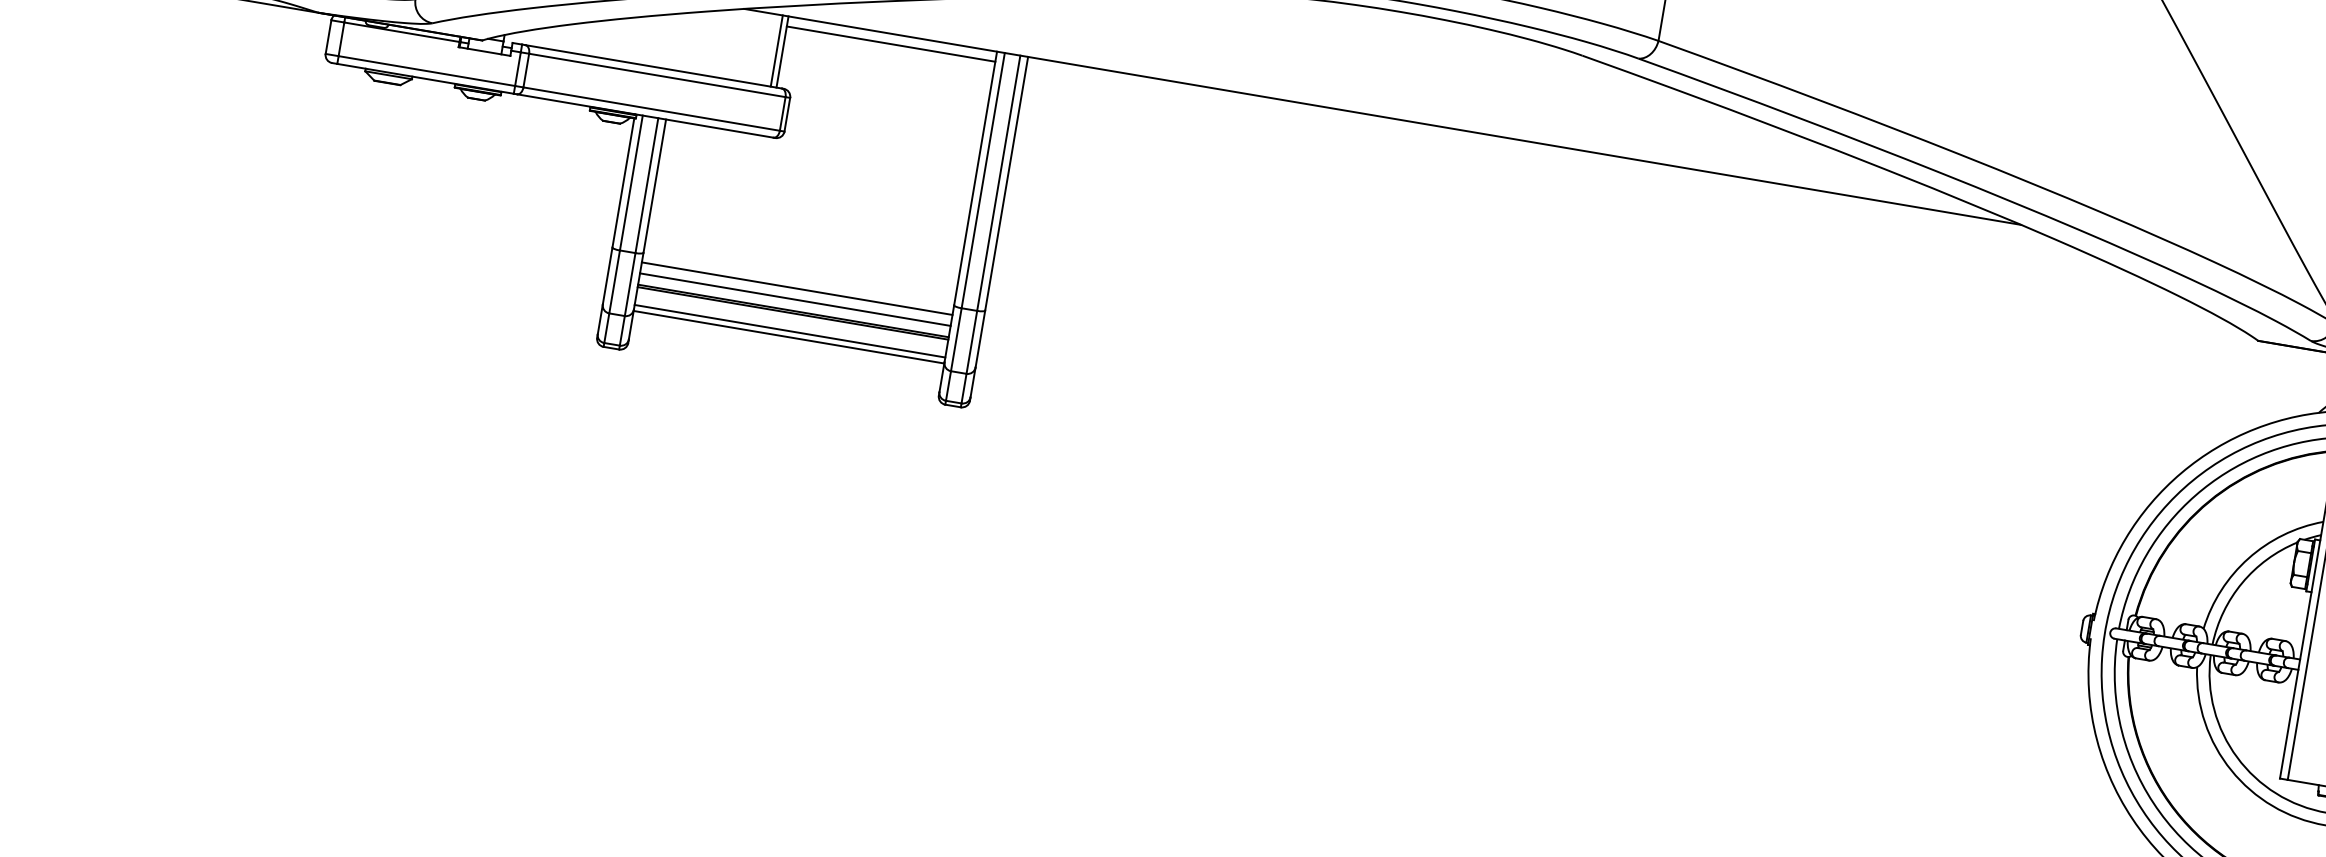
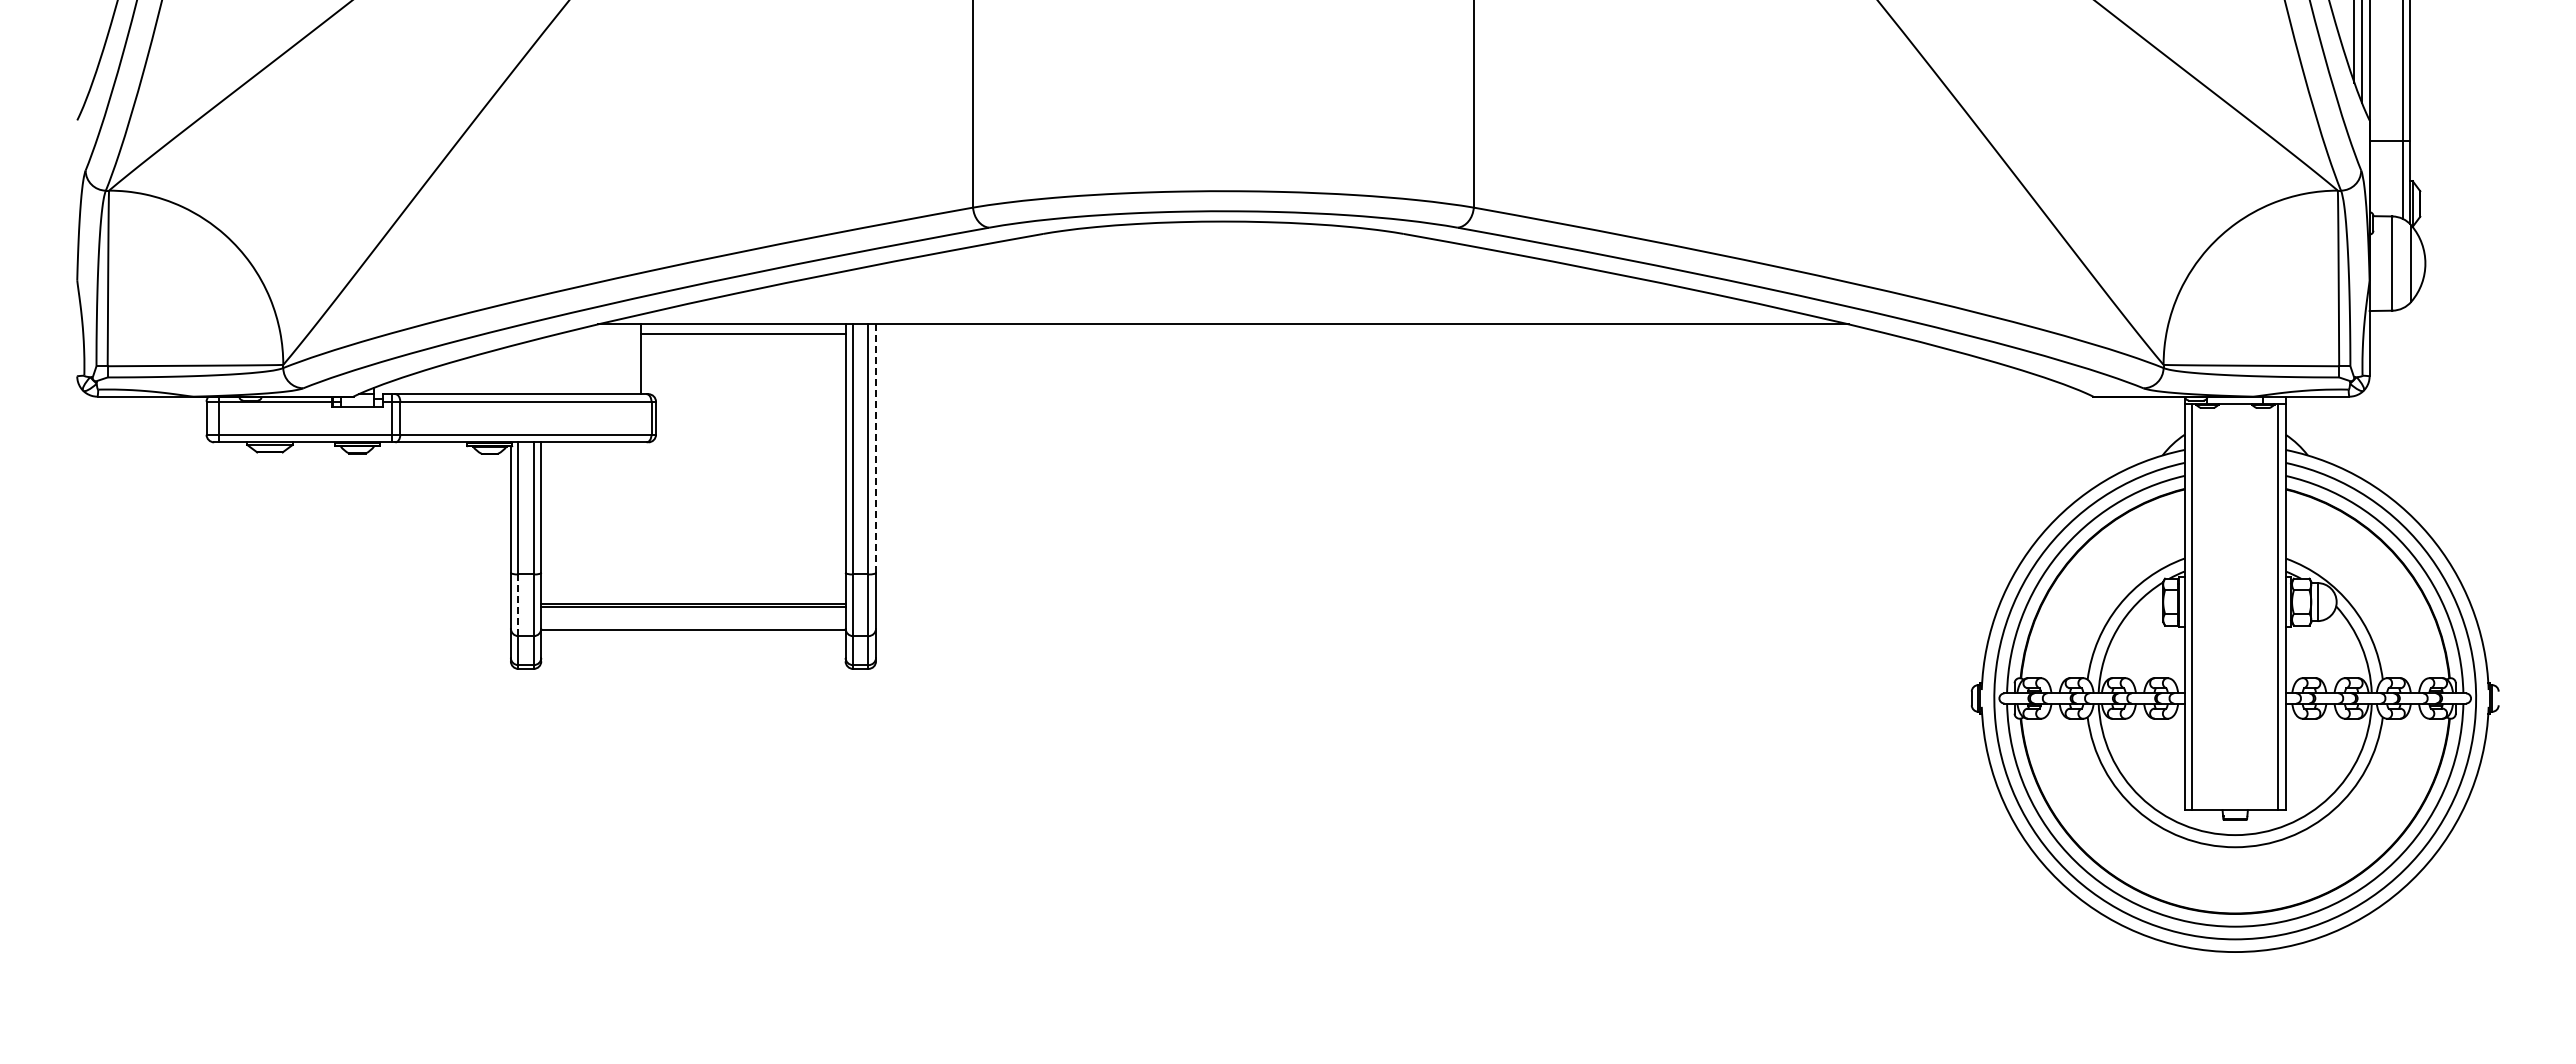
line: (776, 51) -> (635, 359), removed
line: (1007, 184) -> (876, 449), solid -> dashed
line: (614, 282) -> (518, 605), solid -> dashed
line: (797, 288) -> (693, 582), removed
line: (795, 300) -> (693, 593), removed
line: (789, 331) -> (693, 624), removed

